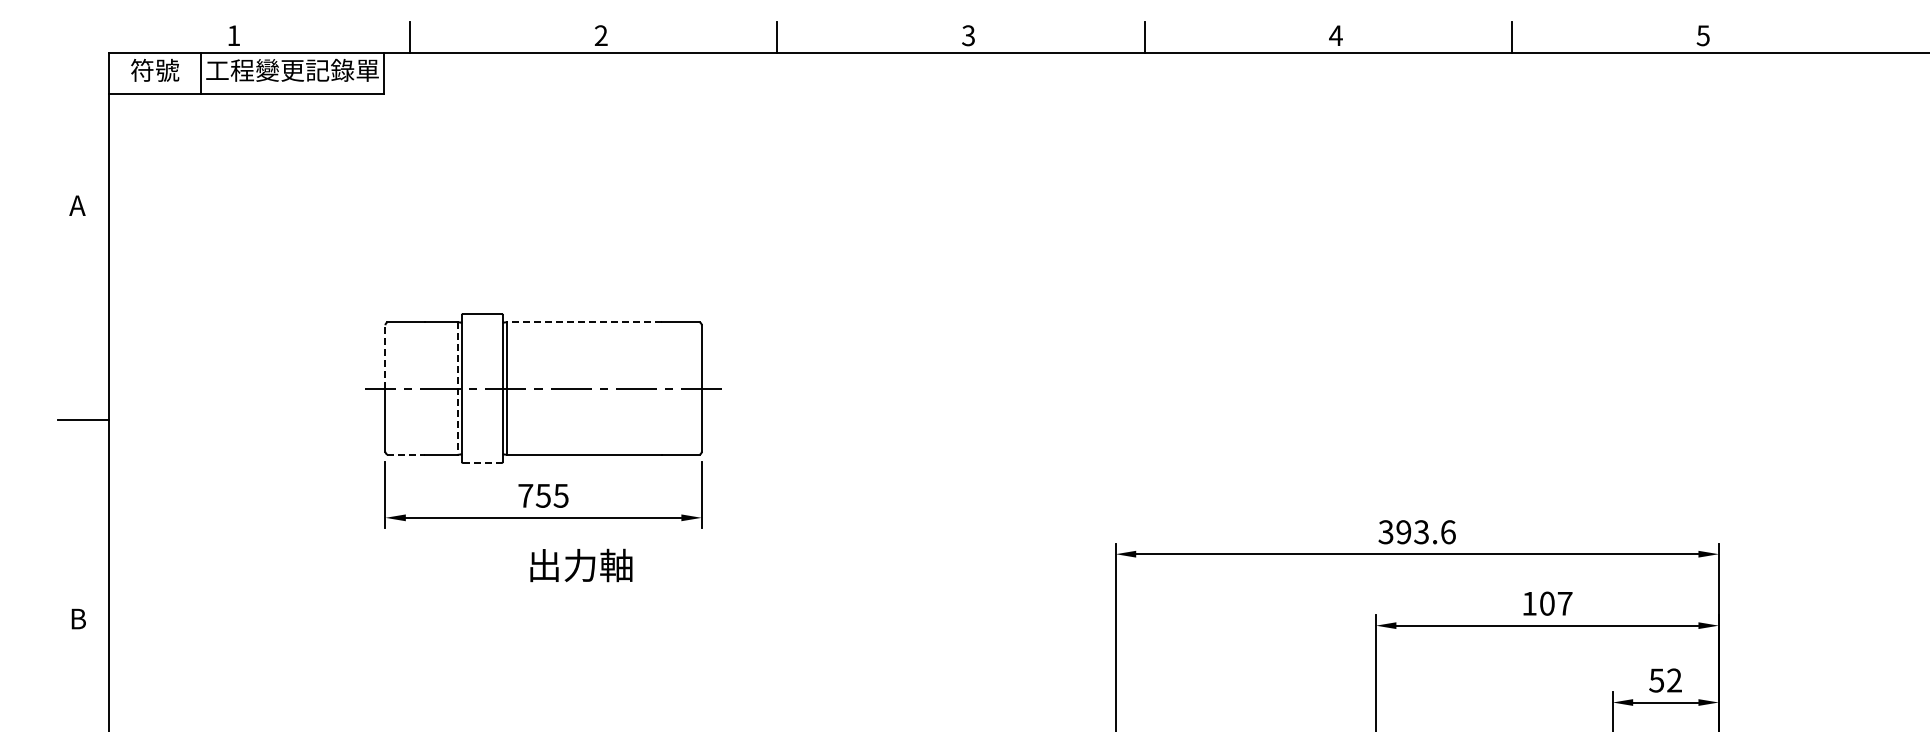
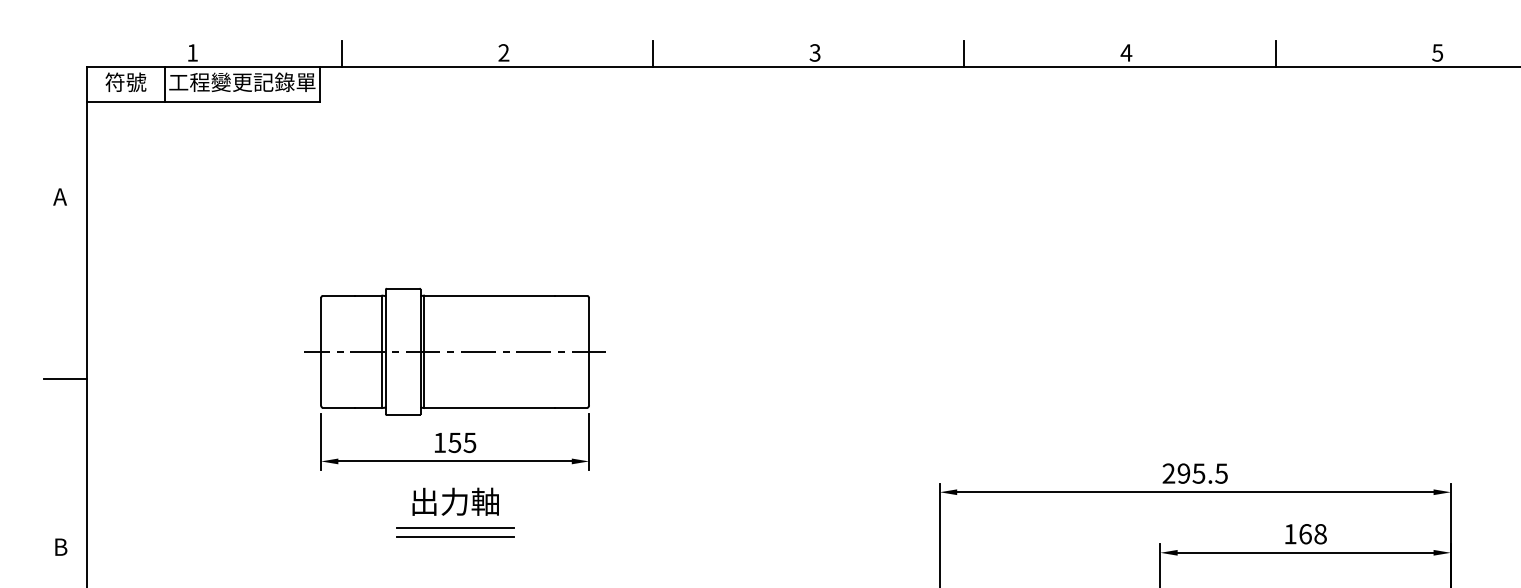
line: (584, 322) -> (489, 295), dashed -> solid
line: (385, 356) -> (321, 324), dashed -> solid
line: (457, 389) -> (382, 352), dashed -> solid
line: (406, 454) -> (338, 407), dashed -> solid
line: (482, 463) -> (403, 415), dashed -> solid
text: (525, 495) -> (439, 442), 755 -> 155
text: (1416, 532) -> (1194, 473), 393.6 -> 295.5
text: (581, 565) -> (455, 501), moved
line: (543, 596) -> (454, 528), added
text: (1556, 603) -> (1313, 534), 107 -> 168
line: (543, 606) -> (454, 536), added

